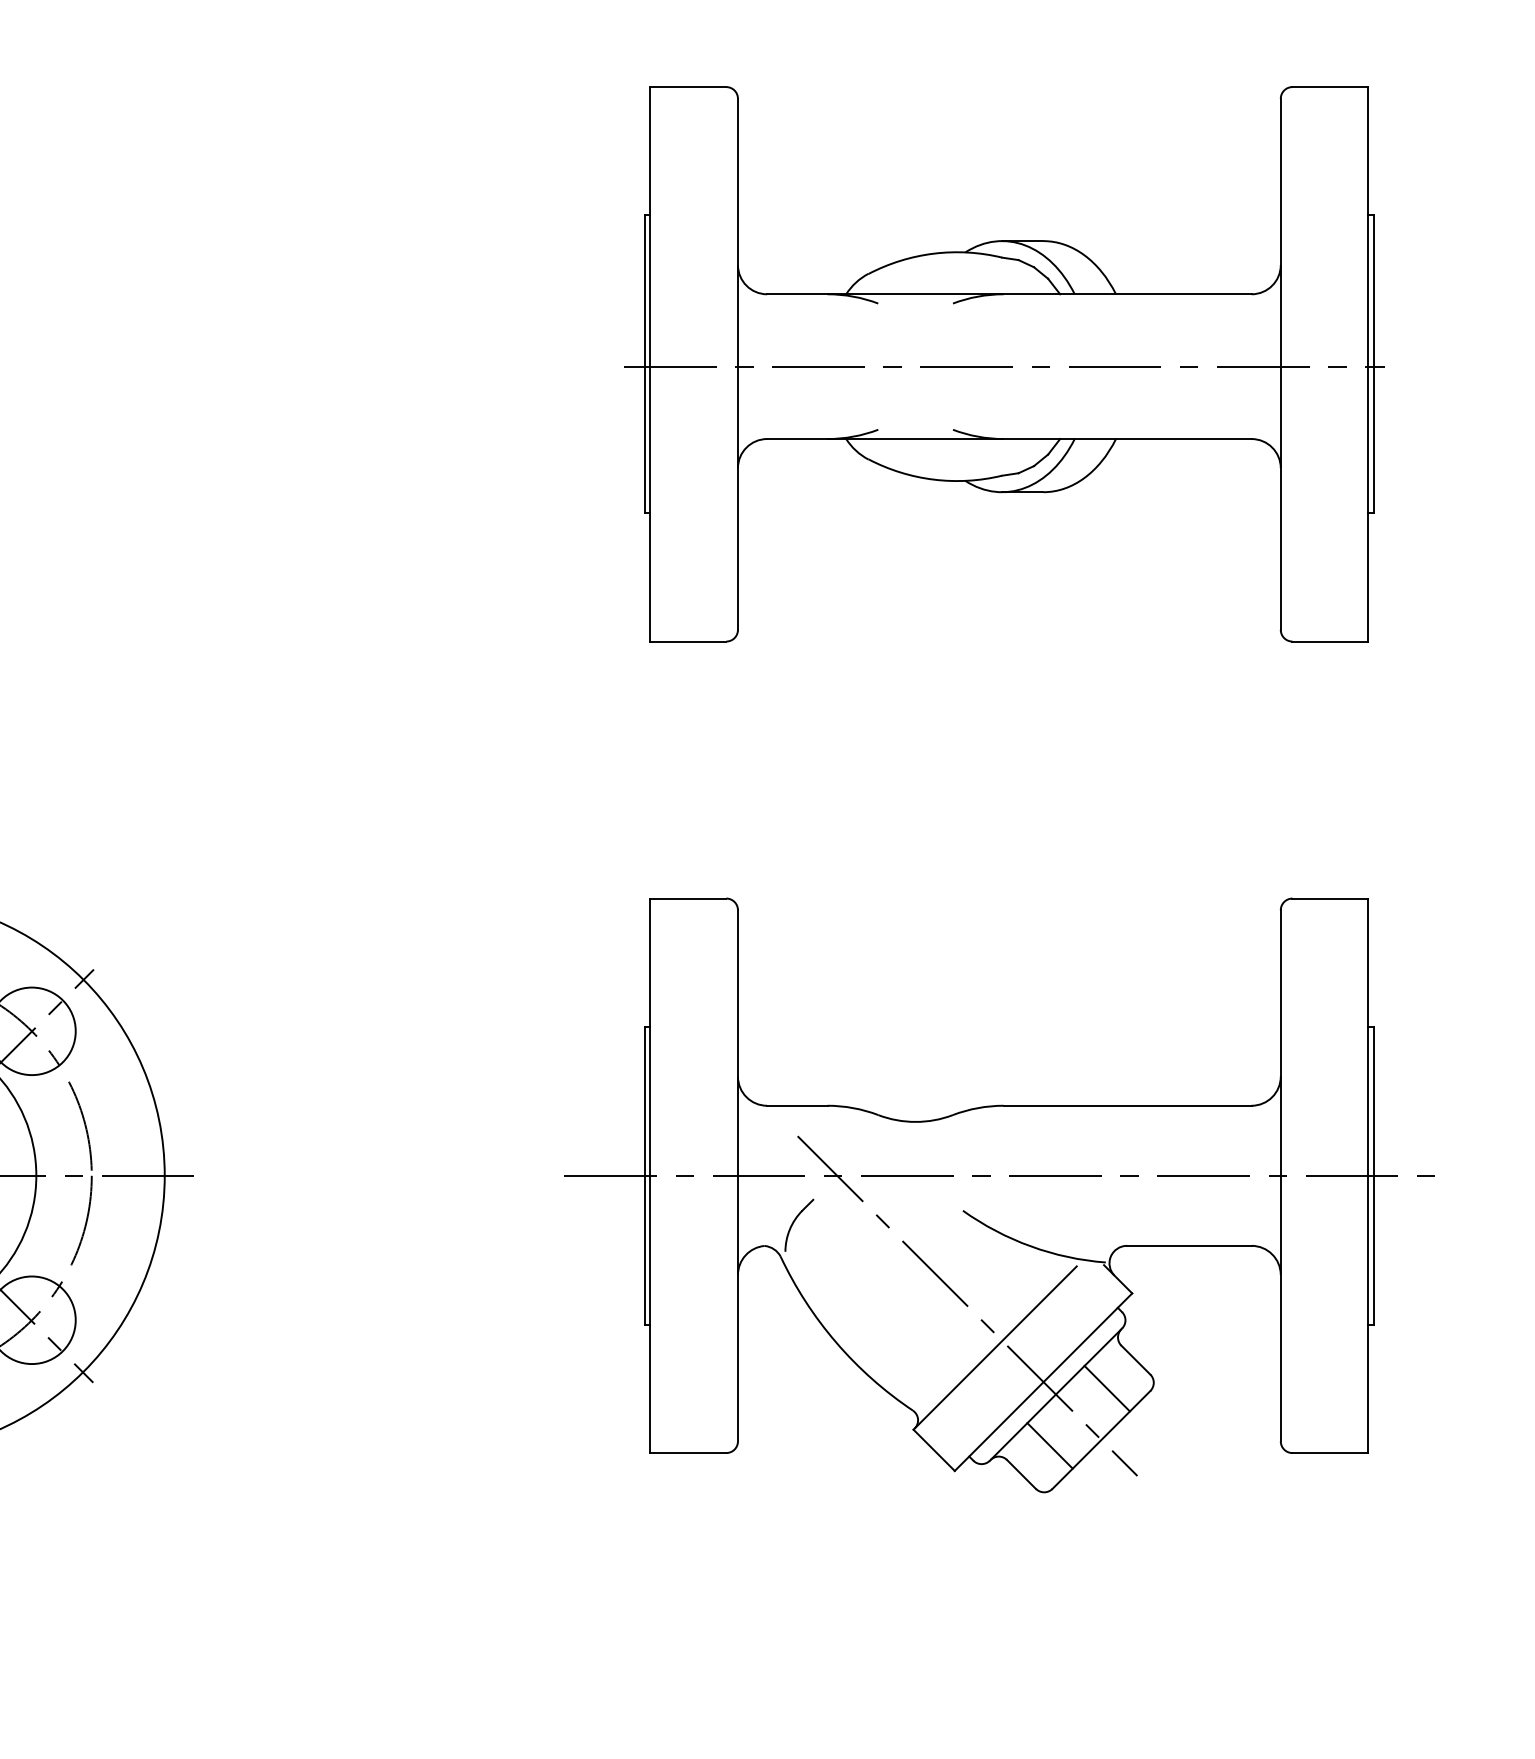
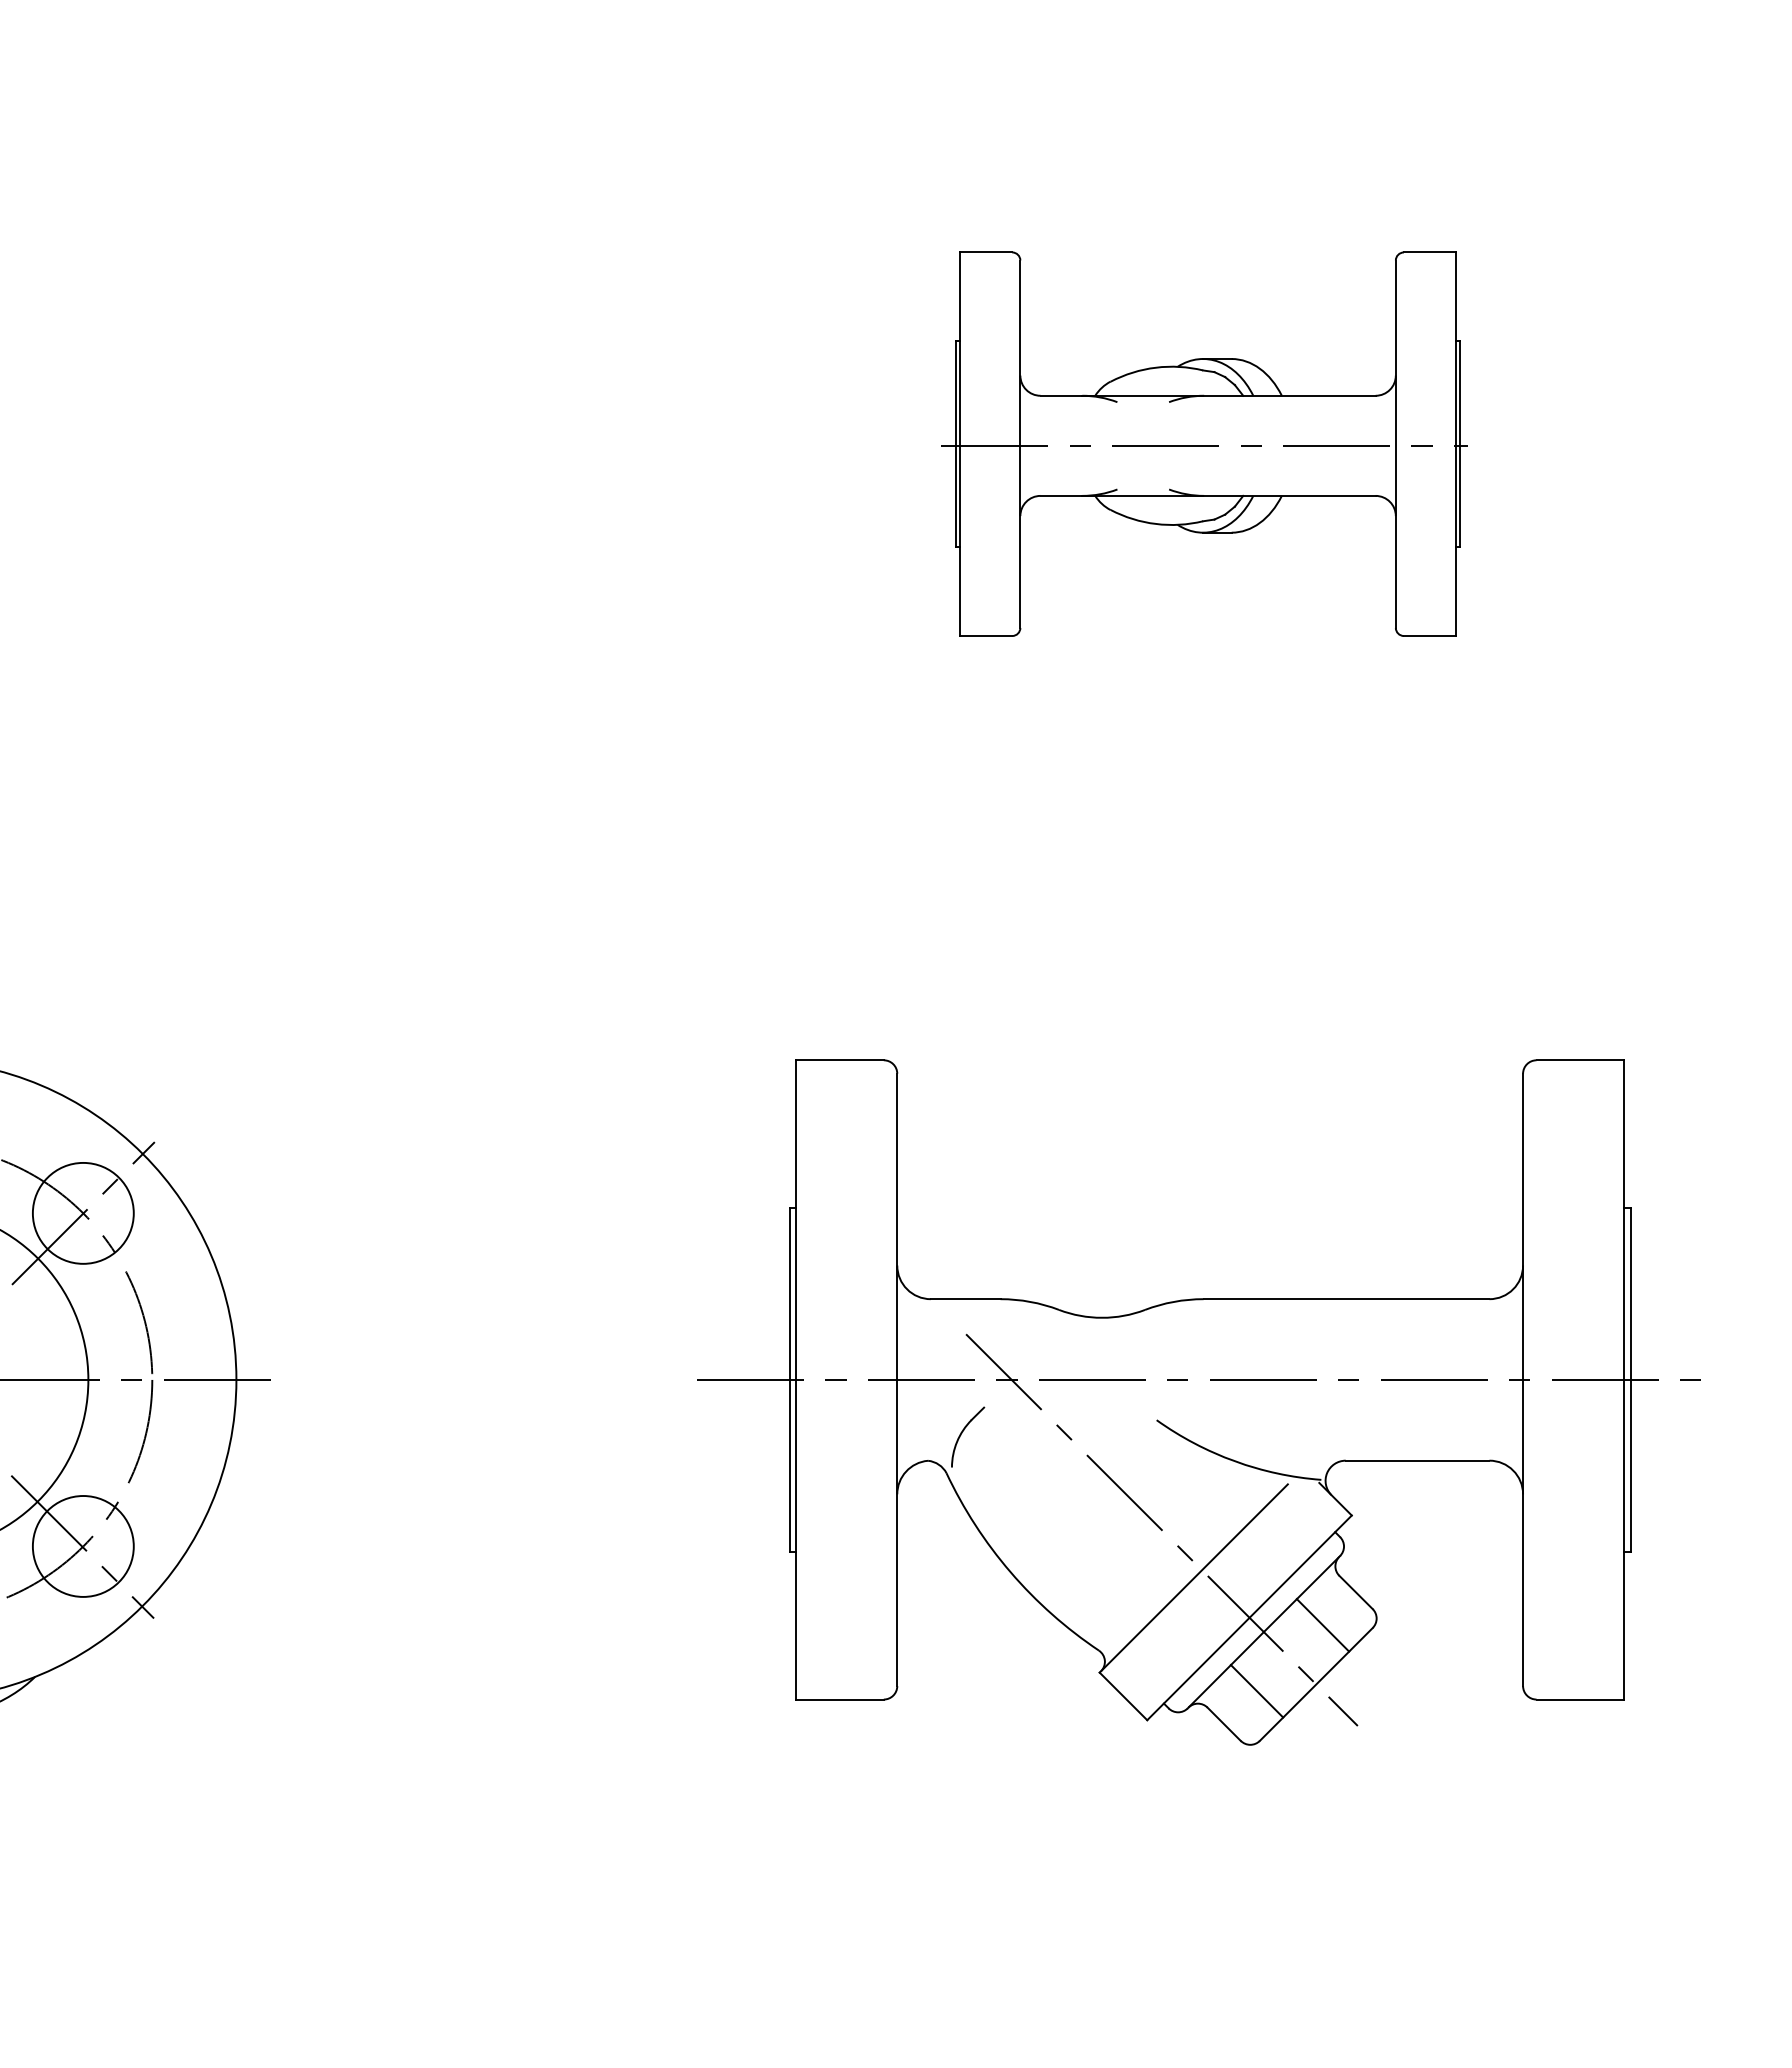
part: (1004, 363) -> (1204, 443), size x0.6

